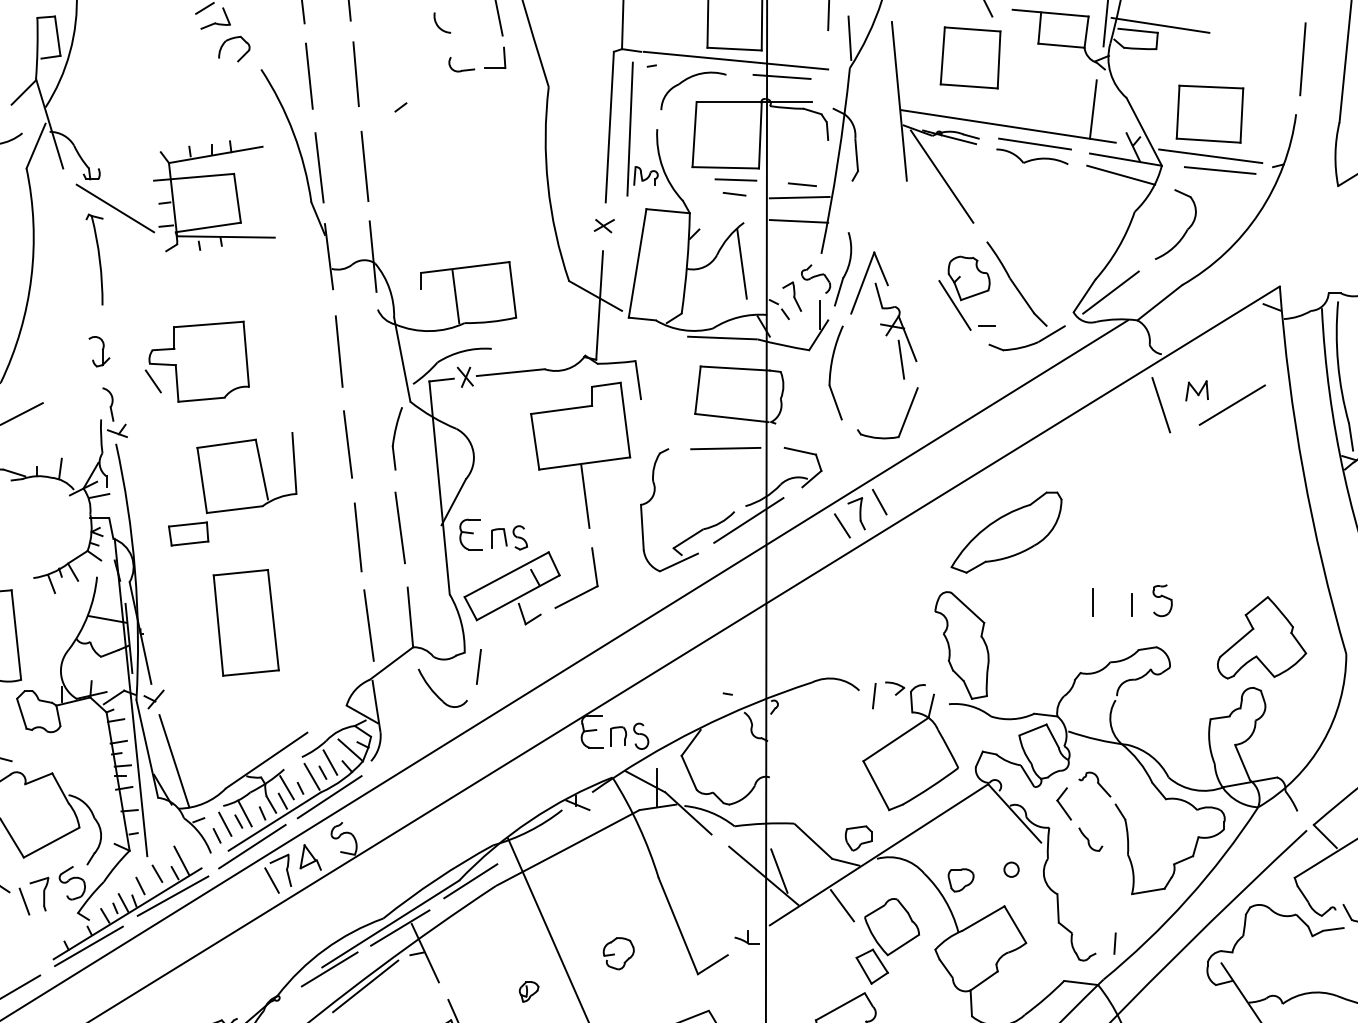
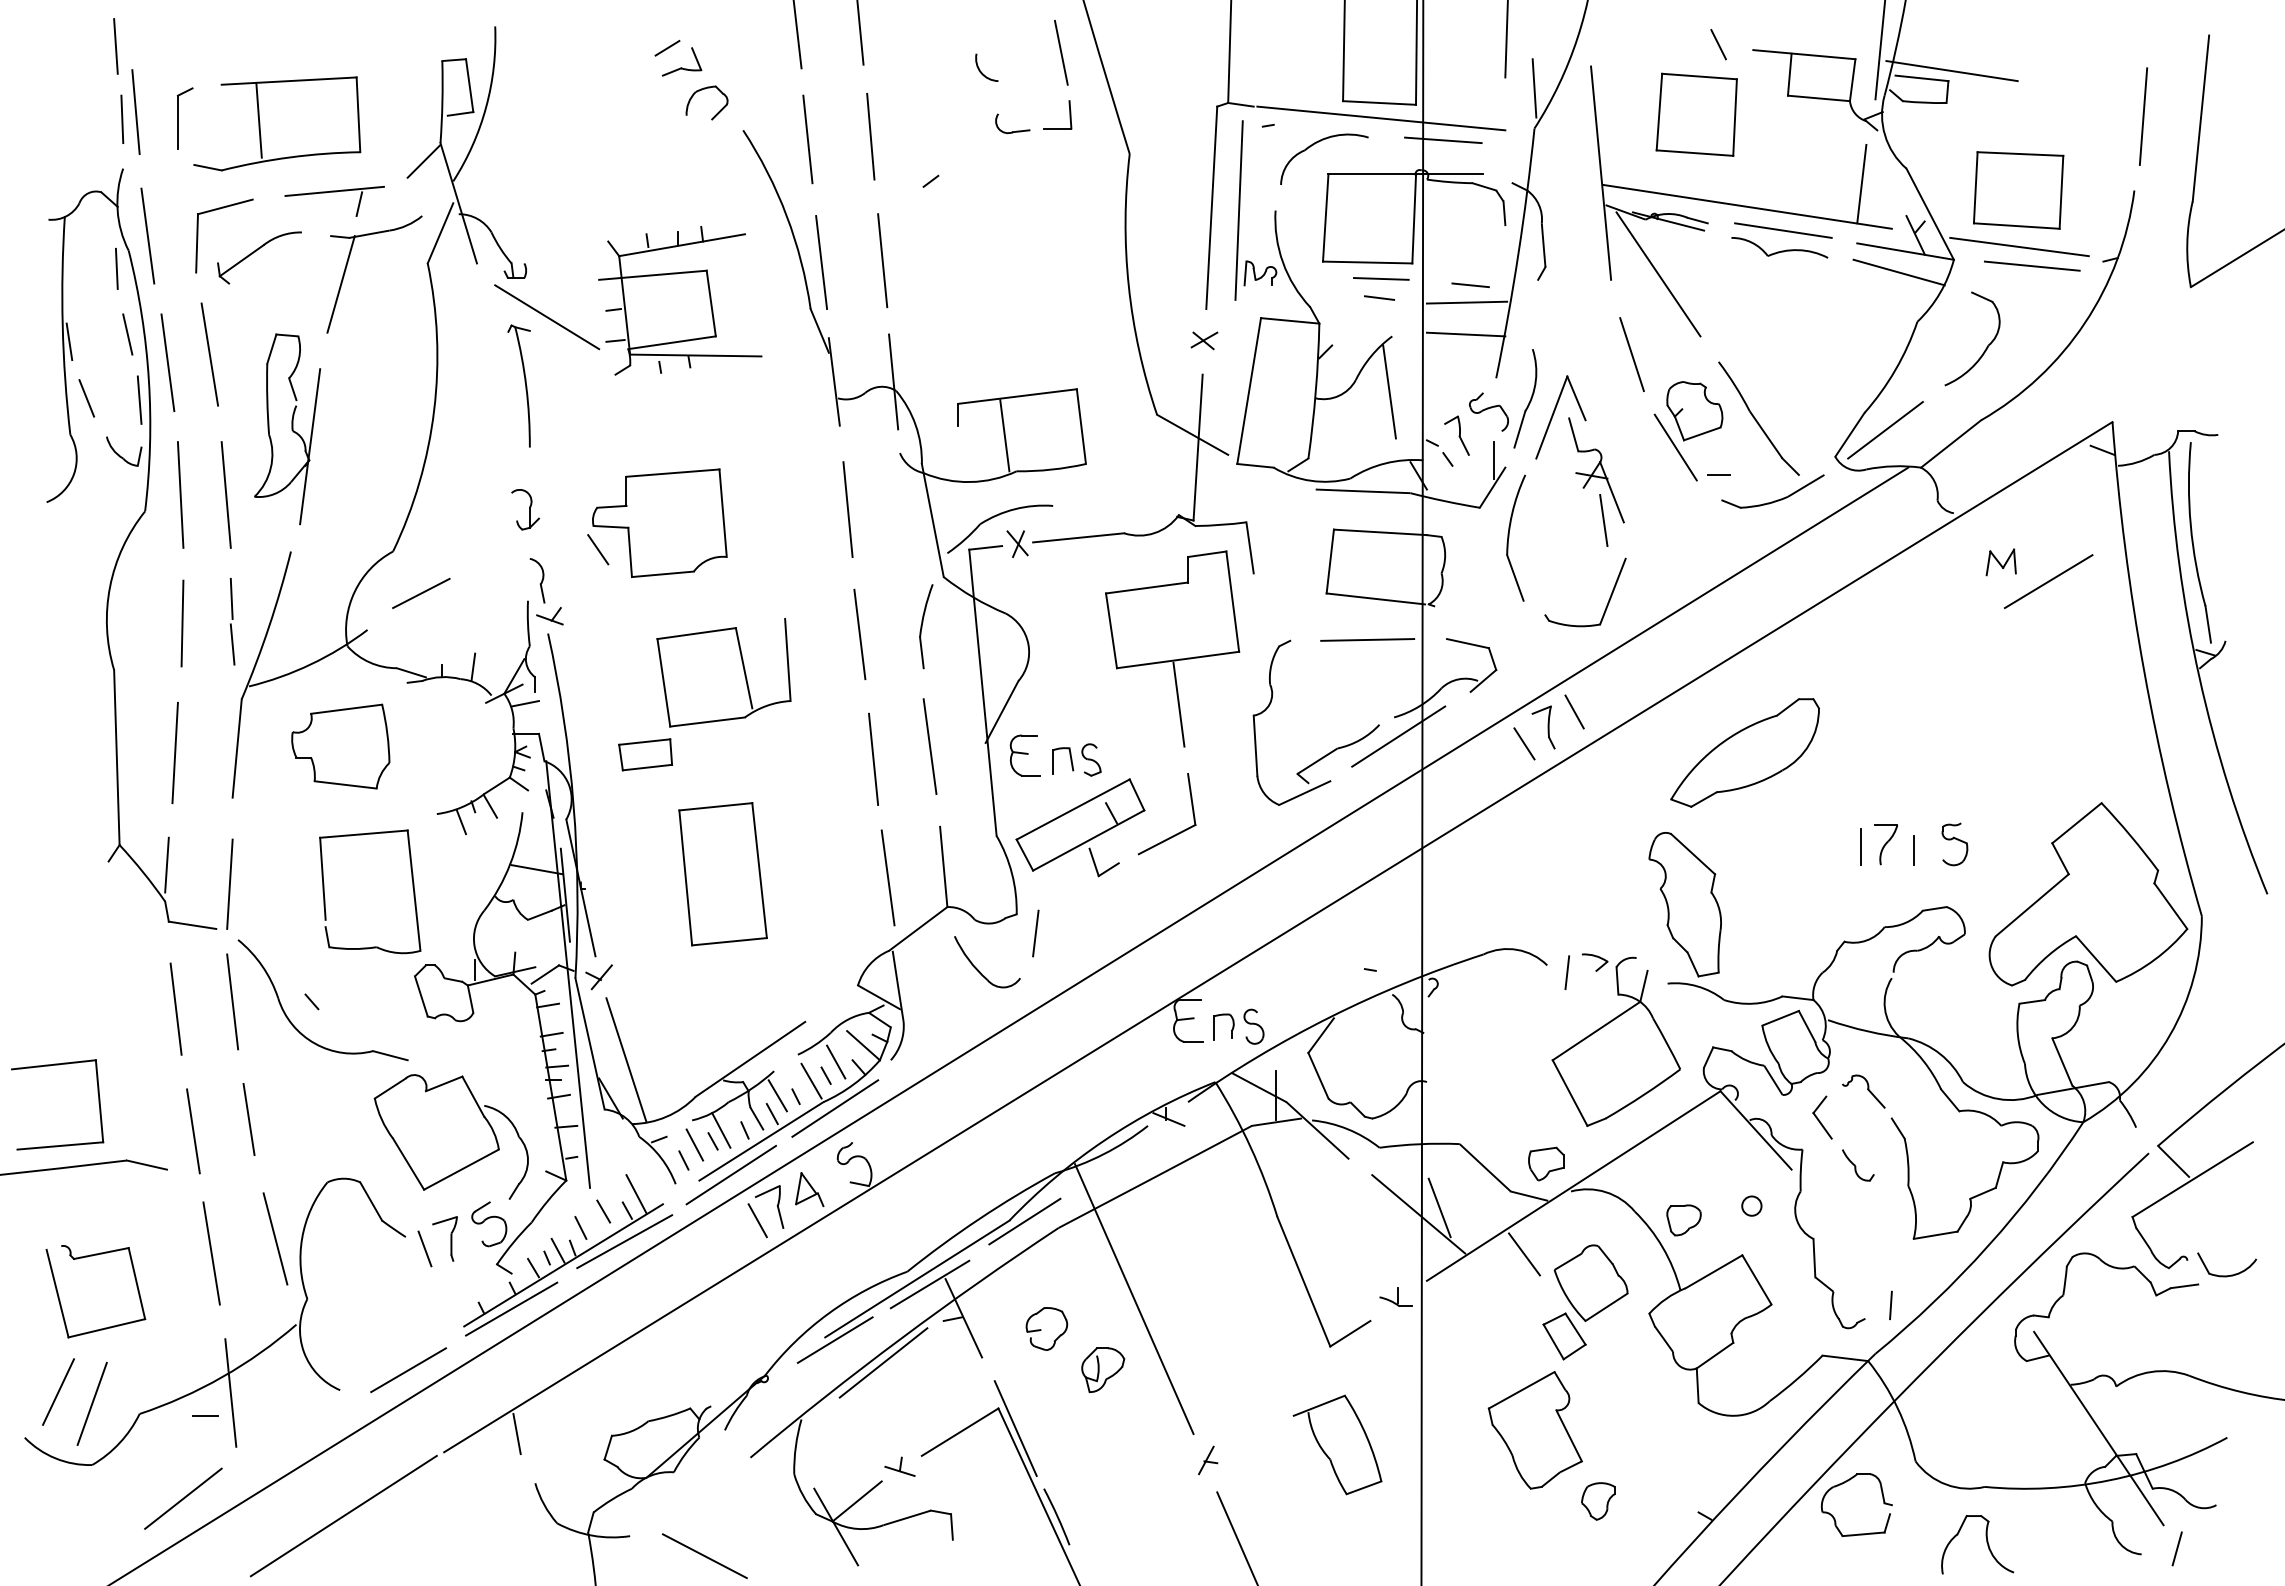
line: (1160, 405) -> (1631, 354), moved
part: (1111, 600) -> (1886, 844), added
part: (1262, 637) -> (2088, 894), size x1.67
part: (618, 953) -> (1046, 1328), moved
part: (529, 992) -> (1103, 1370), size x1.67

